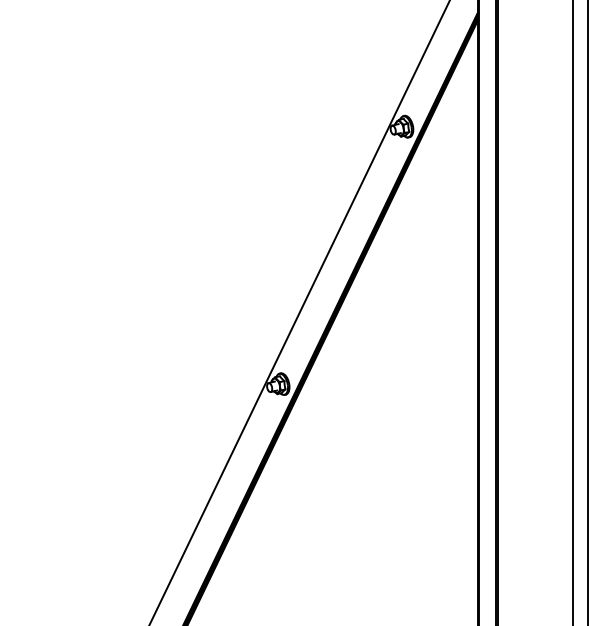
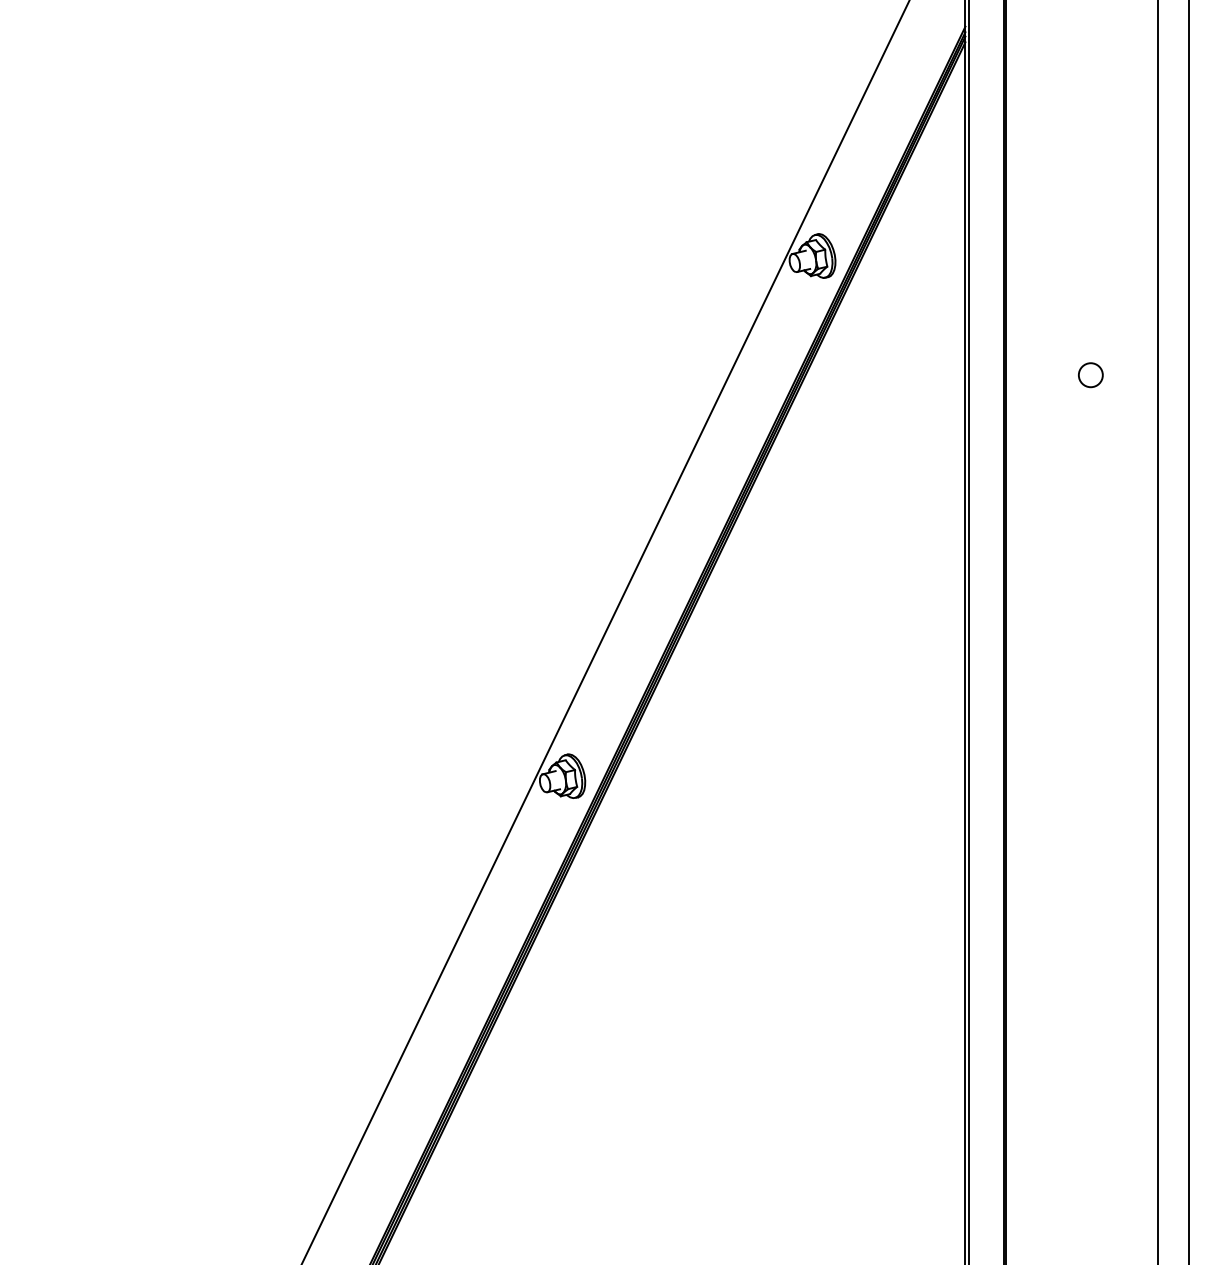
circle: (539, 185) -> (1090, 374), added

